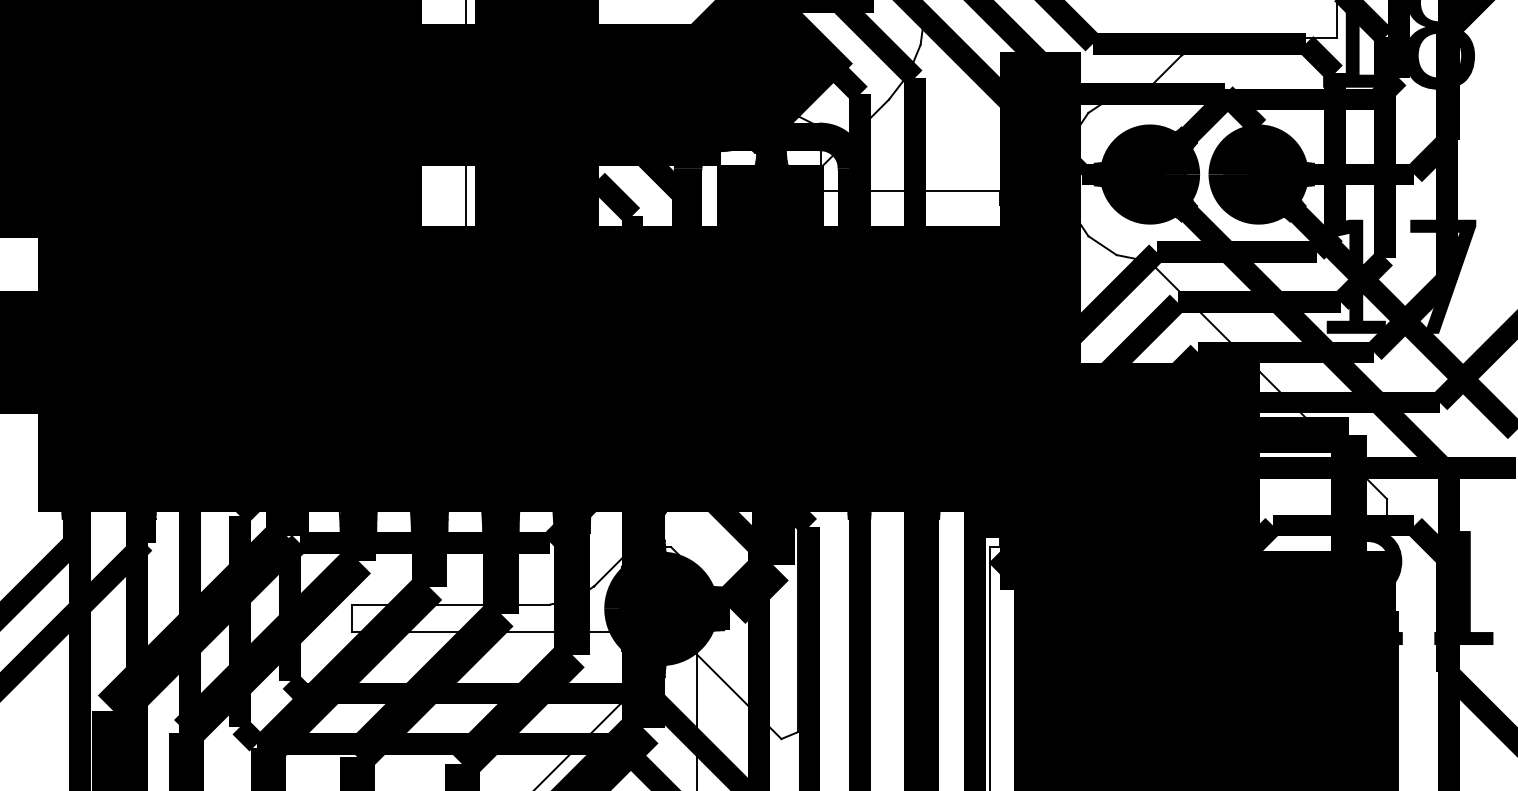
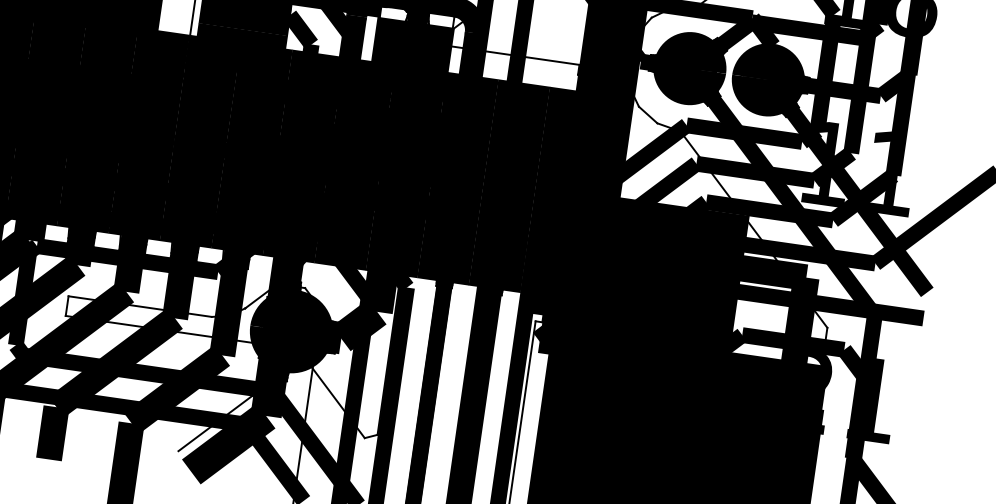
text: (1443, 276) -> (891, 172), 17 -> 11

